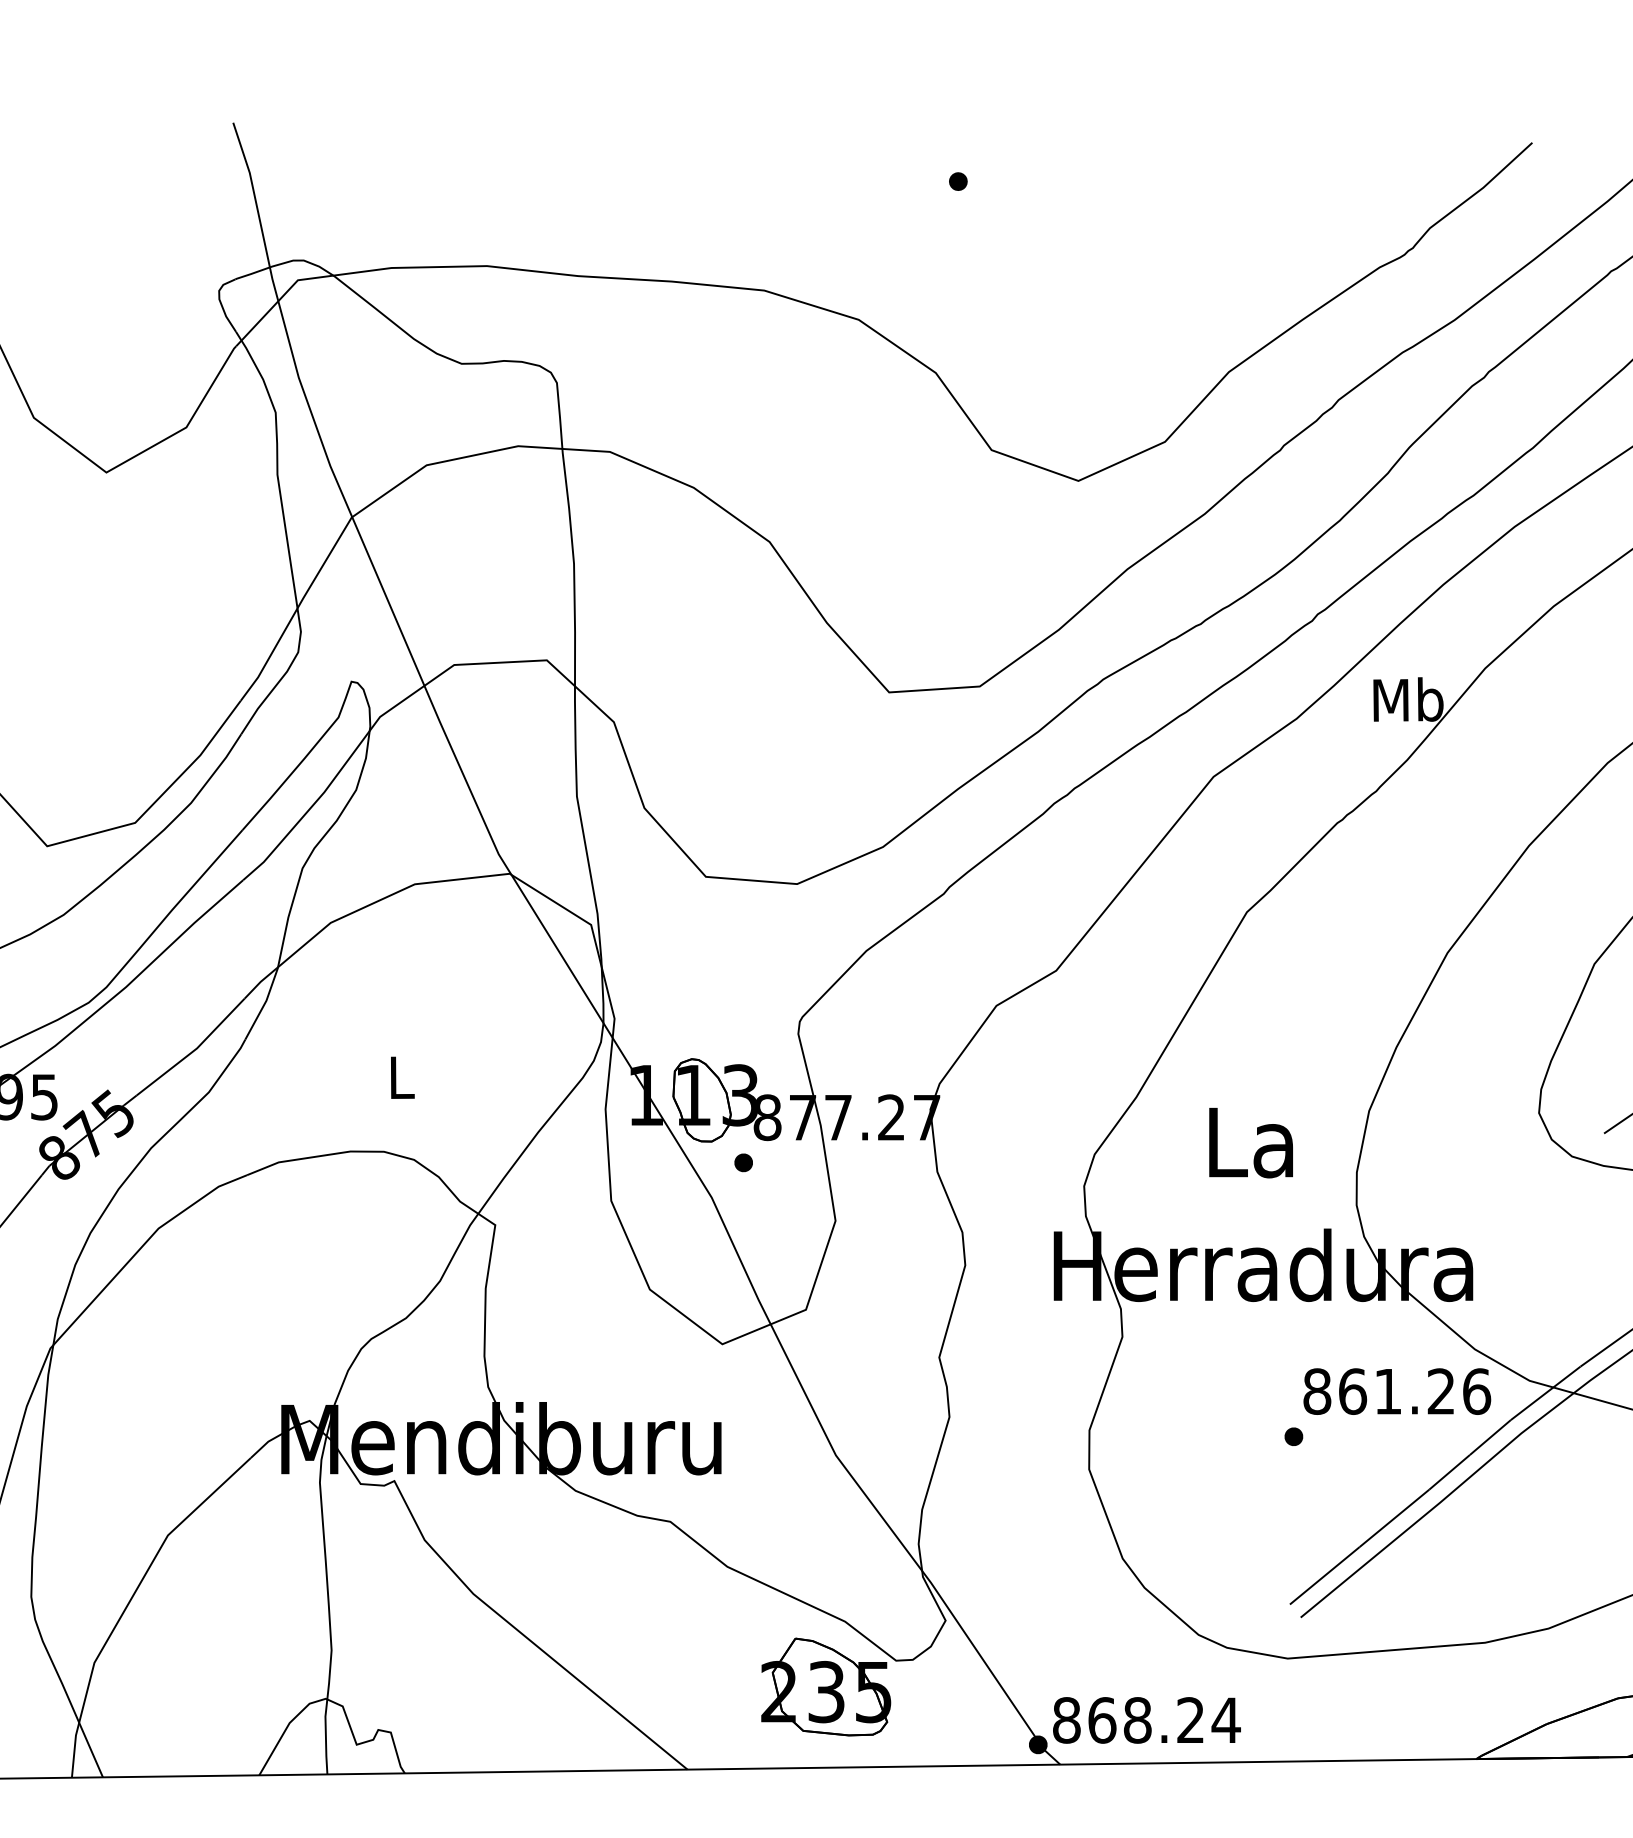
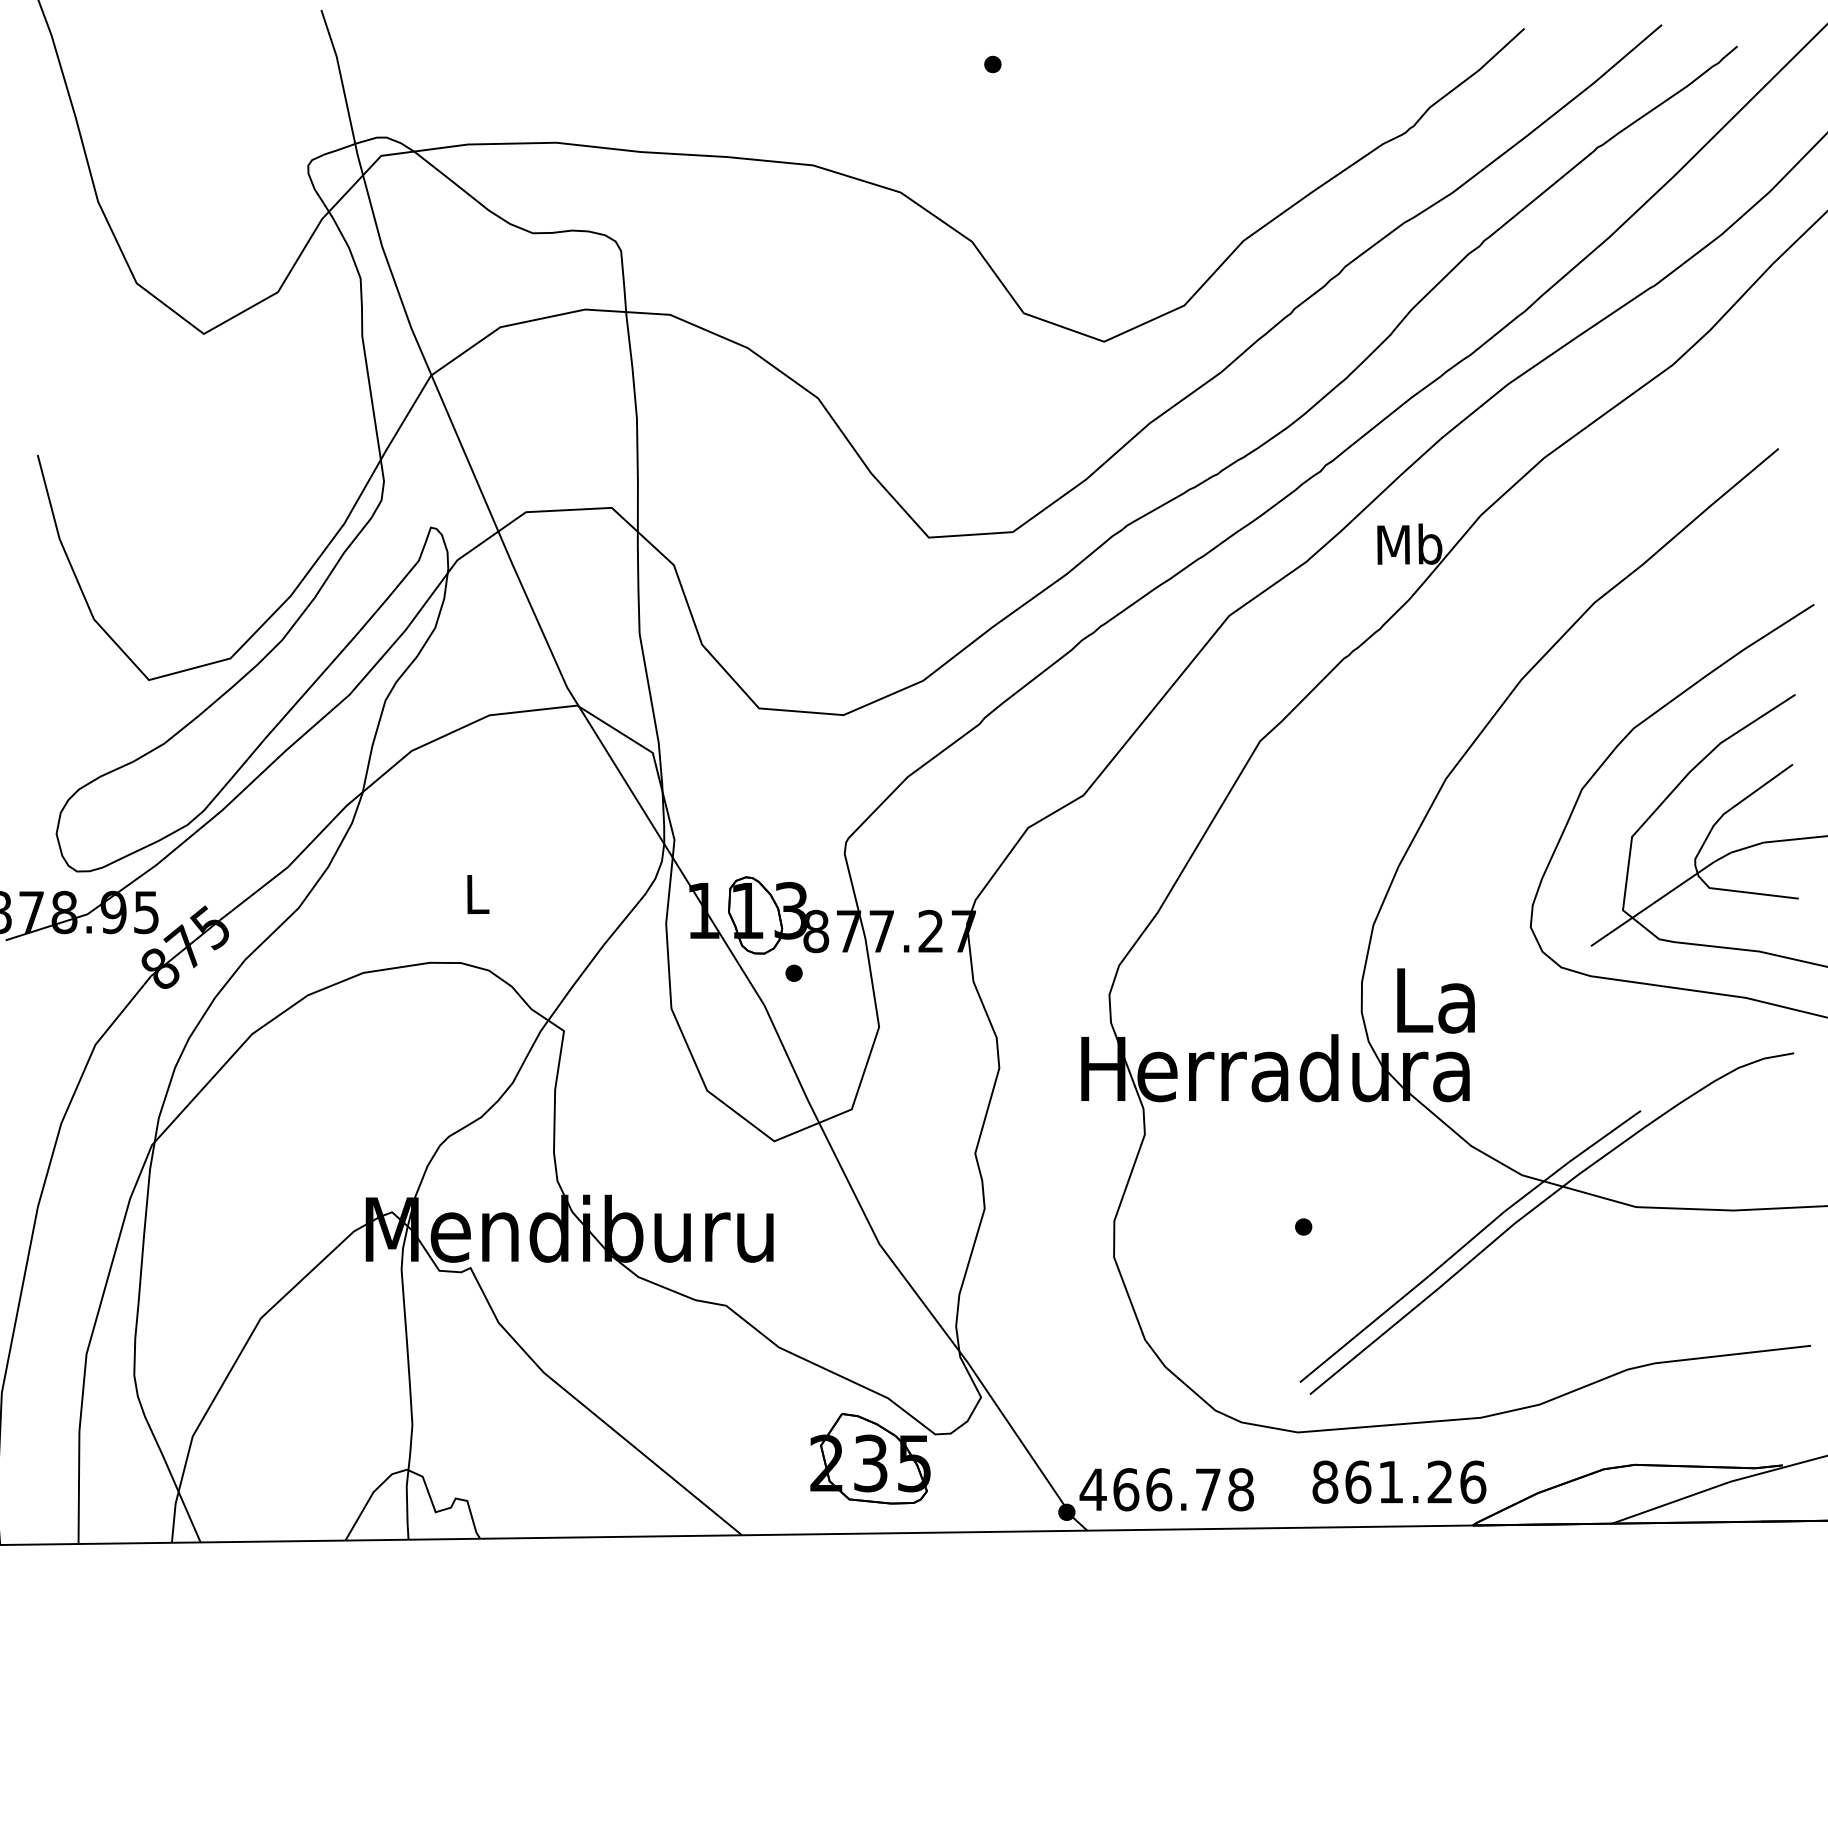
text: (1250, 1142) -> (1435, 1000), moved
text: (1397, 1390) -> (1399, 1481), moved
text: (1145, 1720) -> (1166, 1489), 868.24 -> 466.78

